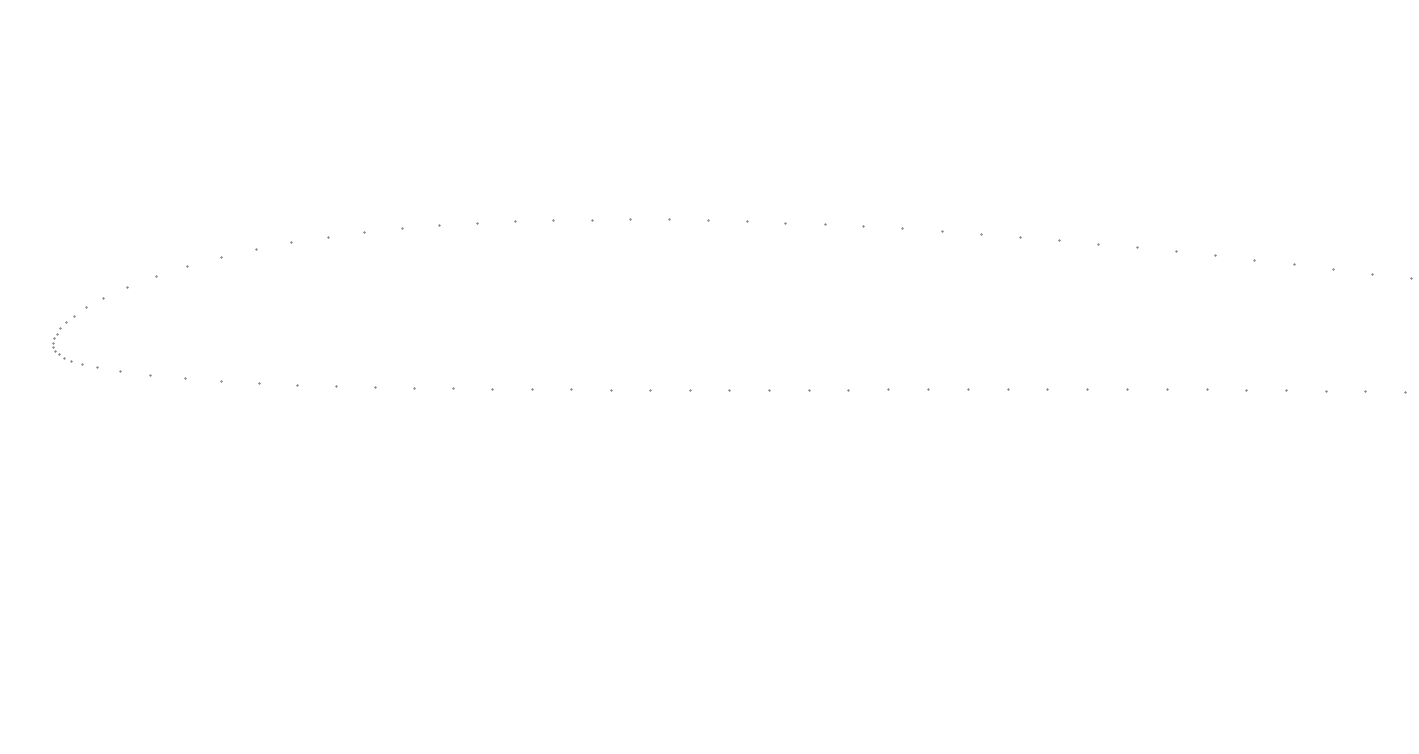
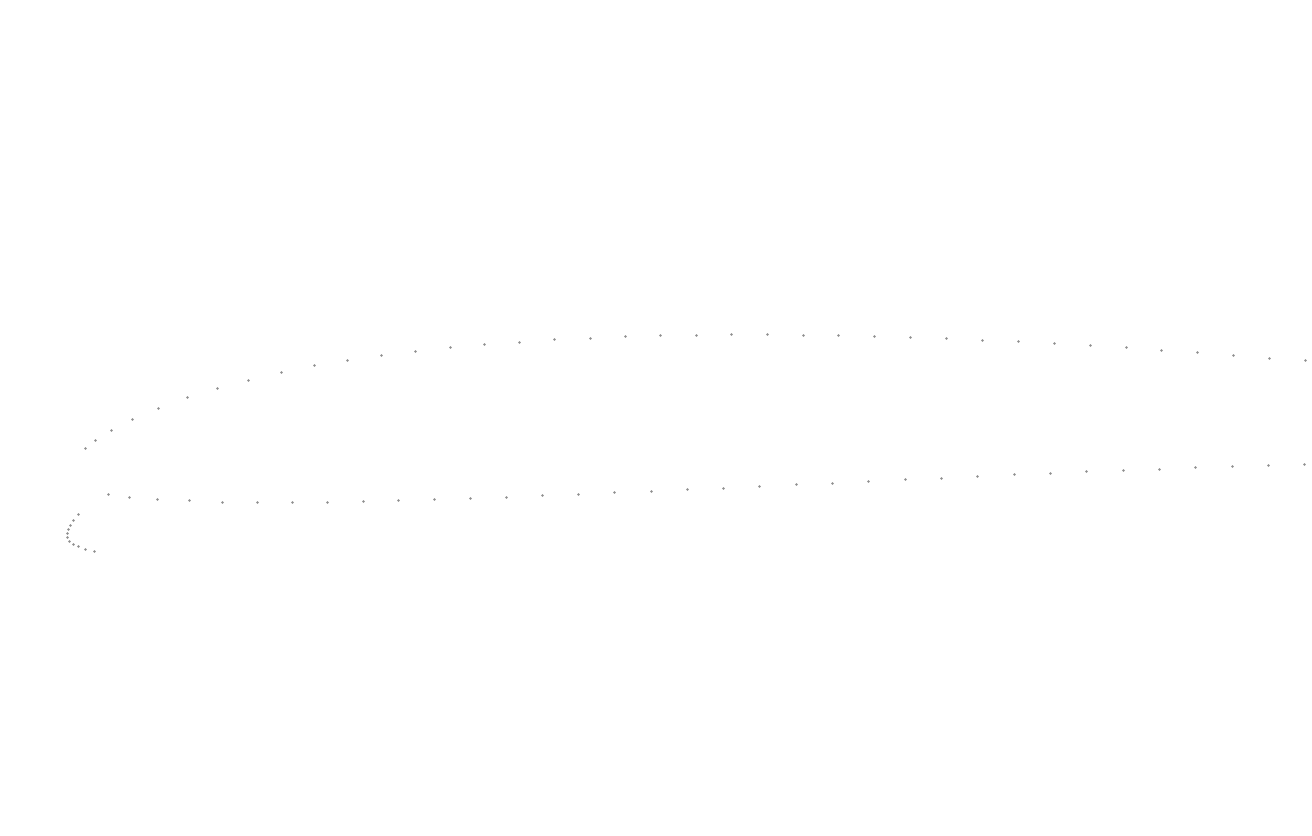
part: (58, 334) -> (71, 525), moved

